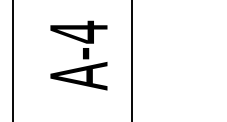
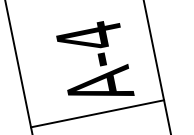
line: (71, 99) -> (96, 114), added

